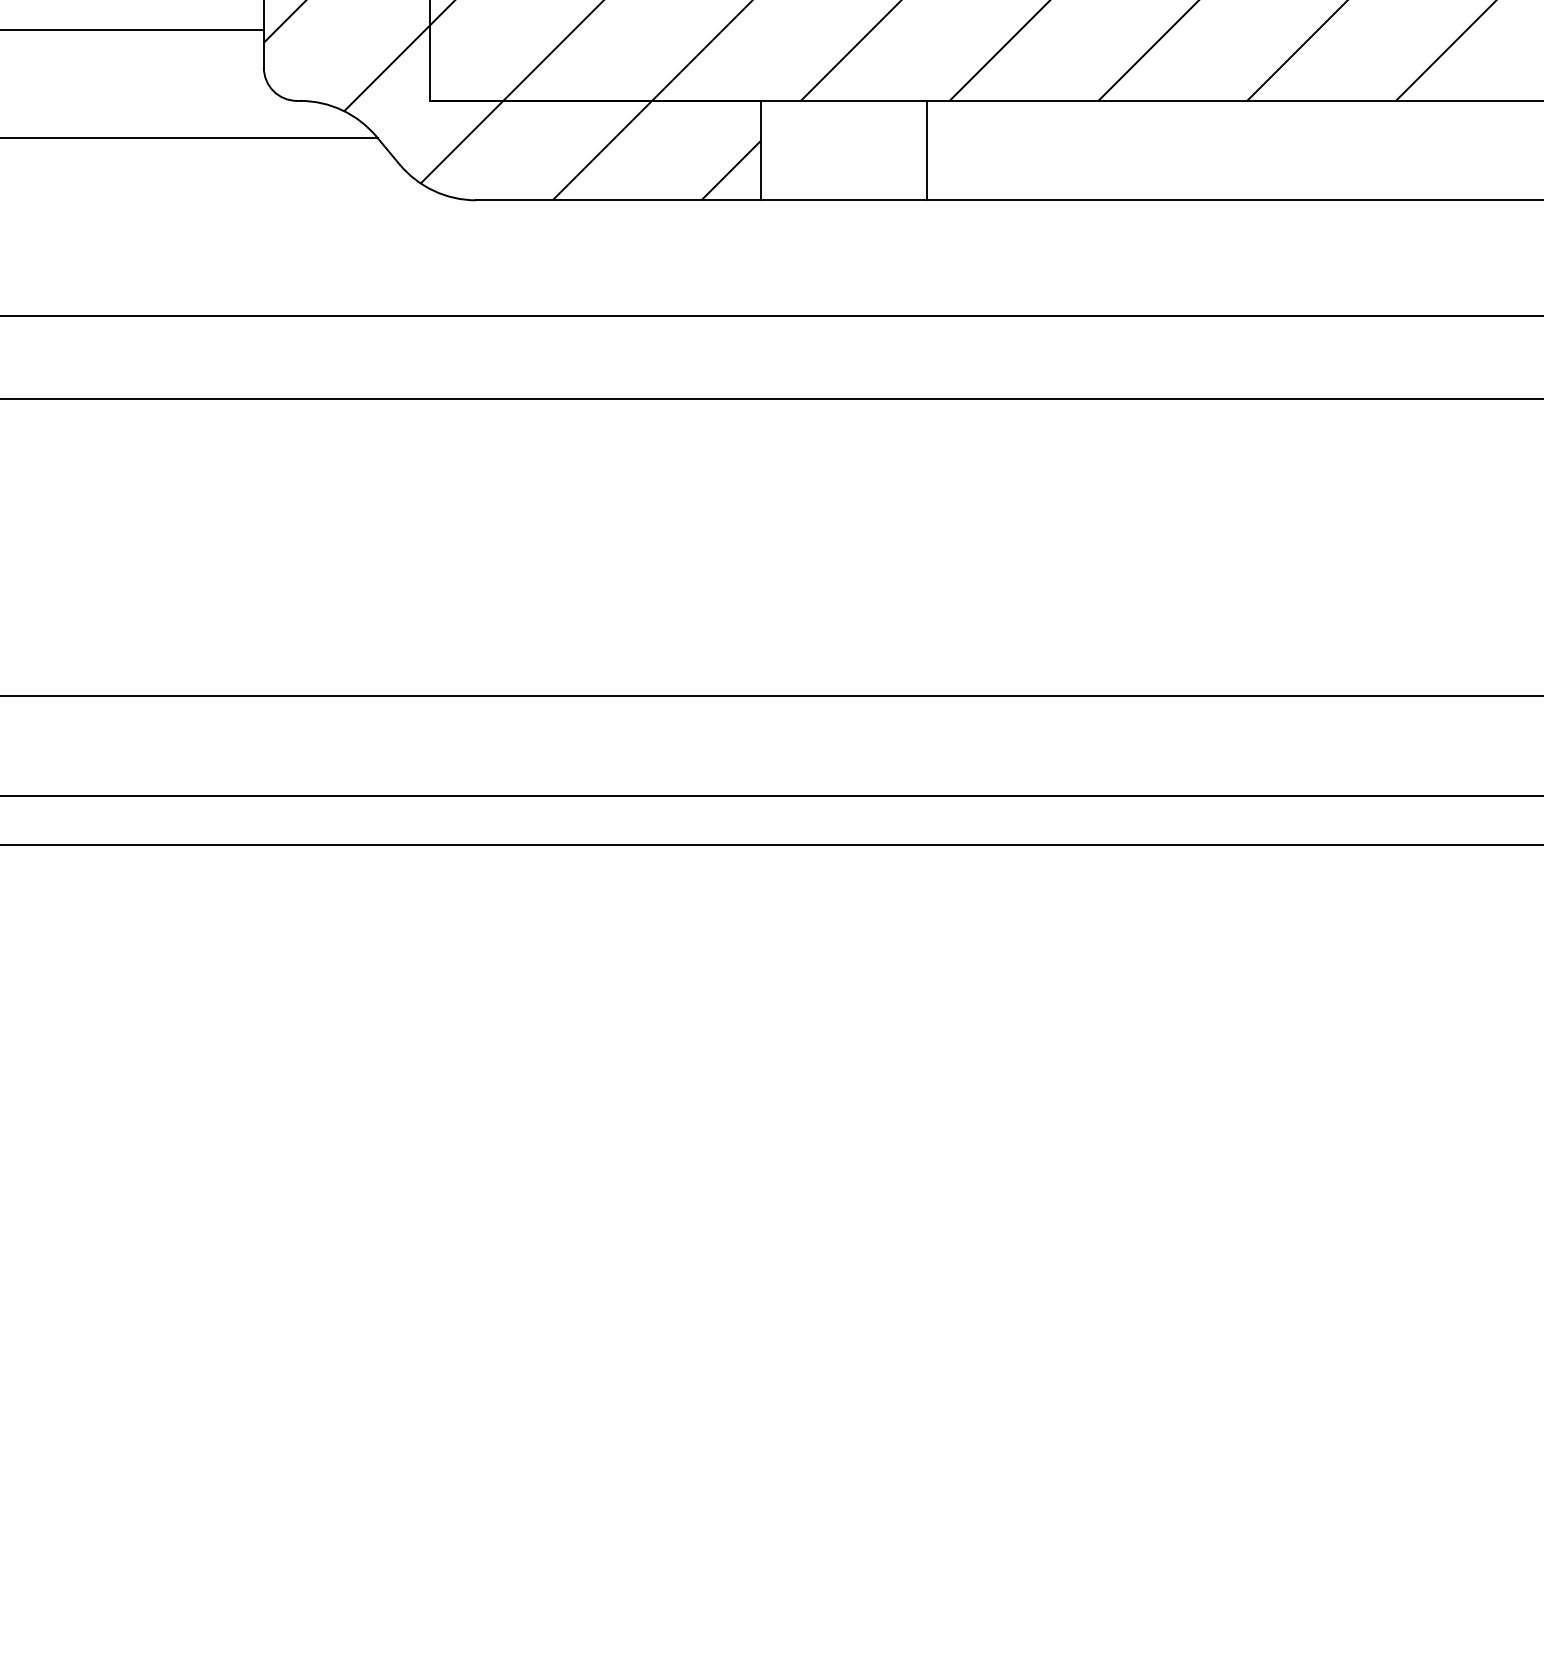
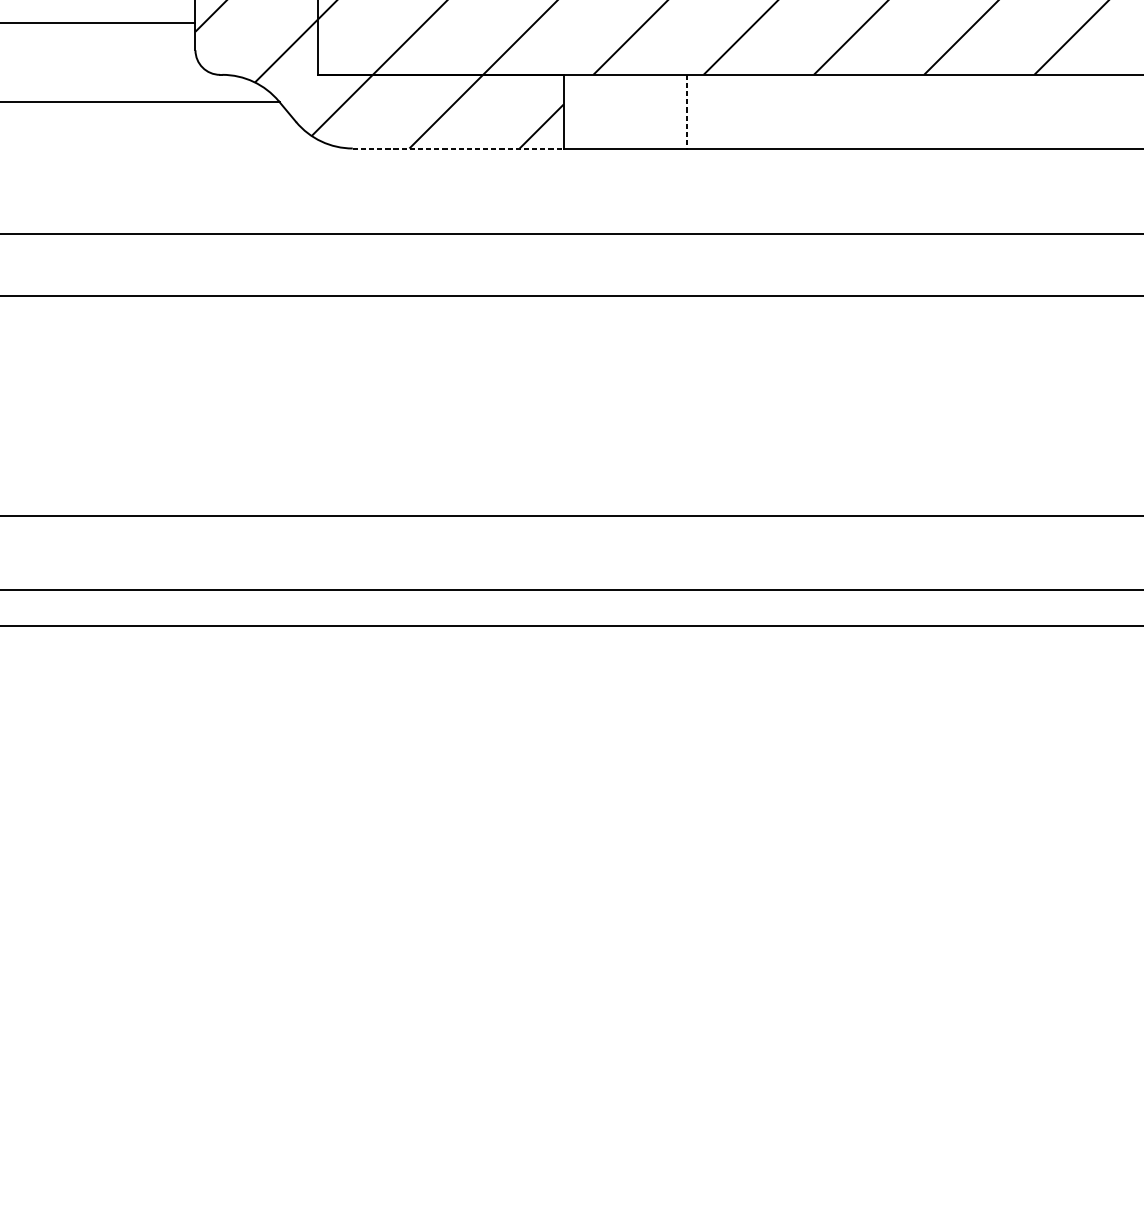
line: (926, 150) -> (686, 111), solid -> dashed
line: (618, 200) -> (458, 148), solid -> dashed

